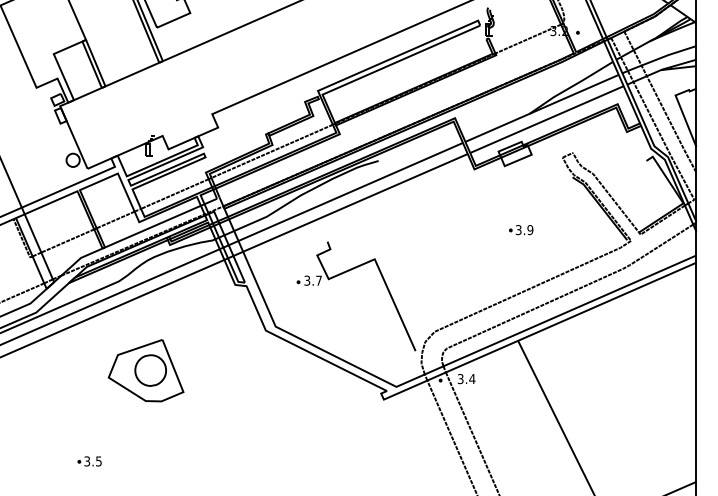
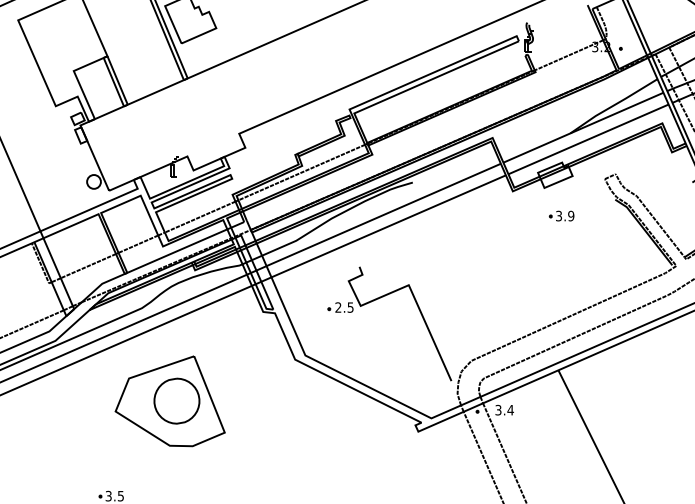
part: (521, 230) -> (561, 216), moved
text: (312, 280) -> (343, 307), 3.7 -> 2.5
part: (145, 370) -> (169, 401), size x1.4

